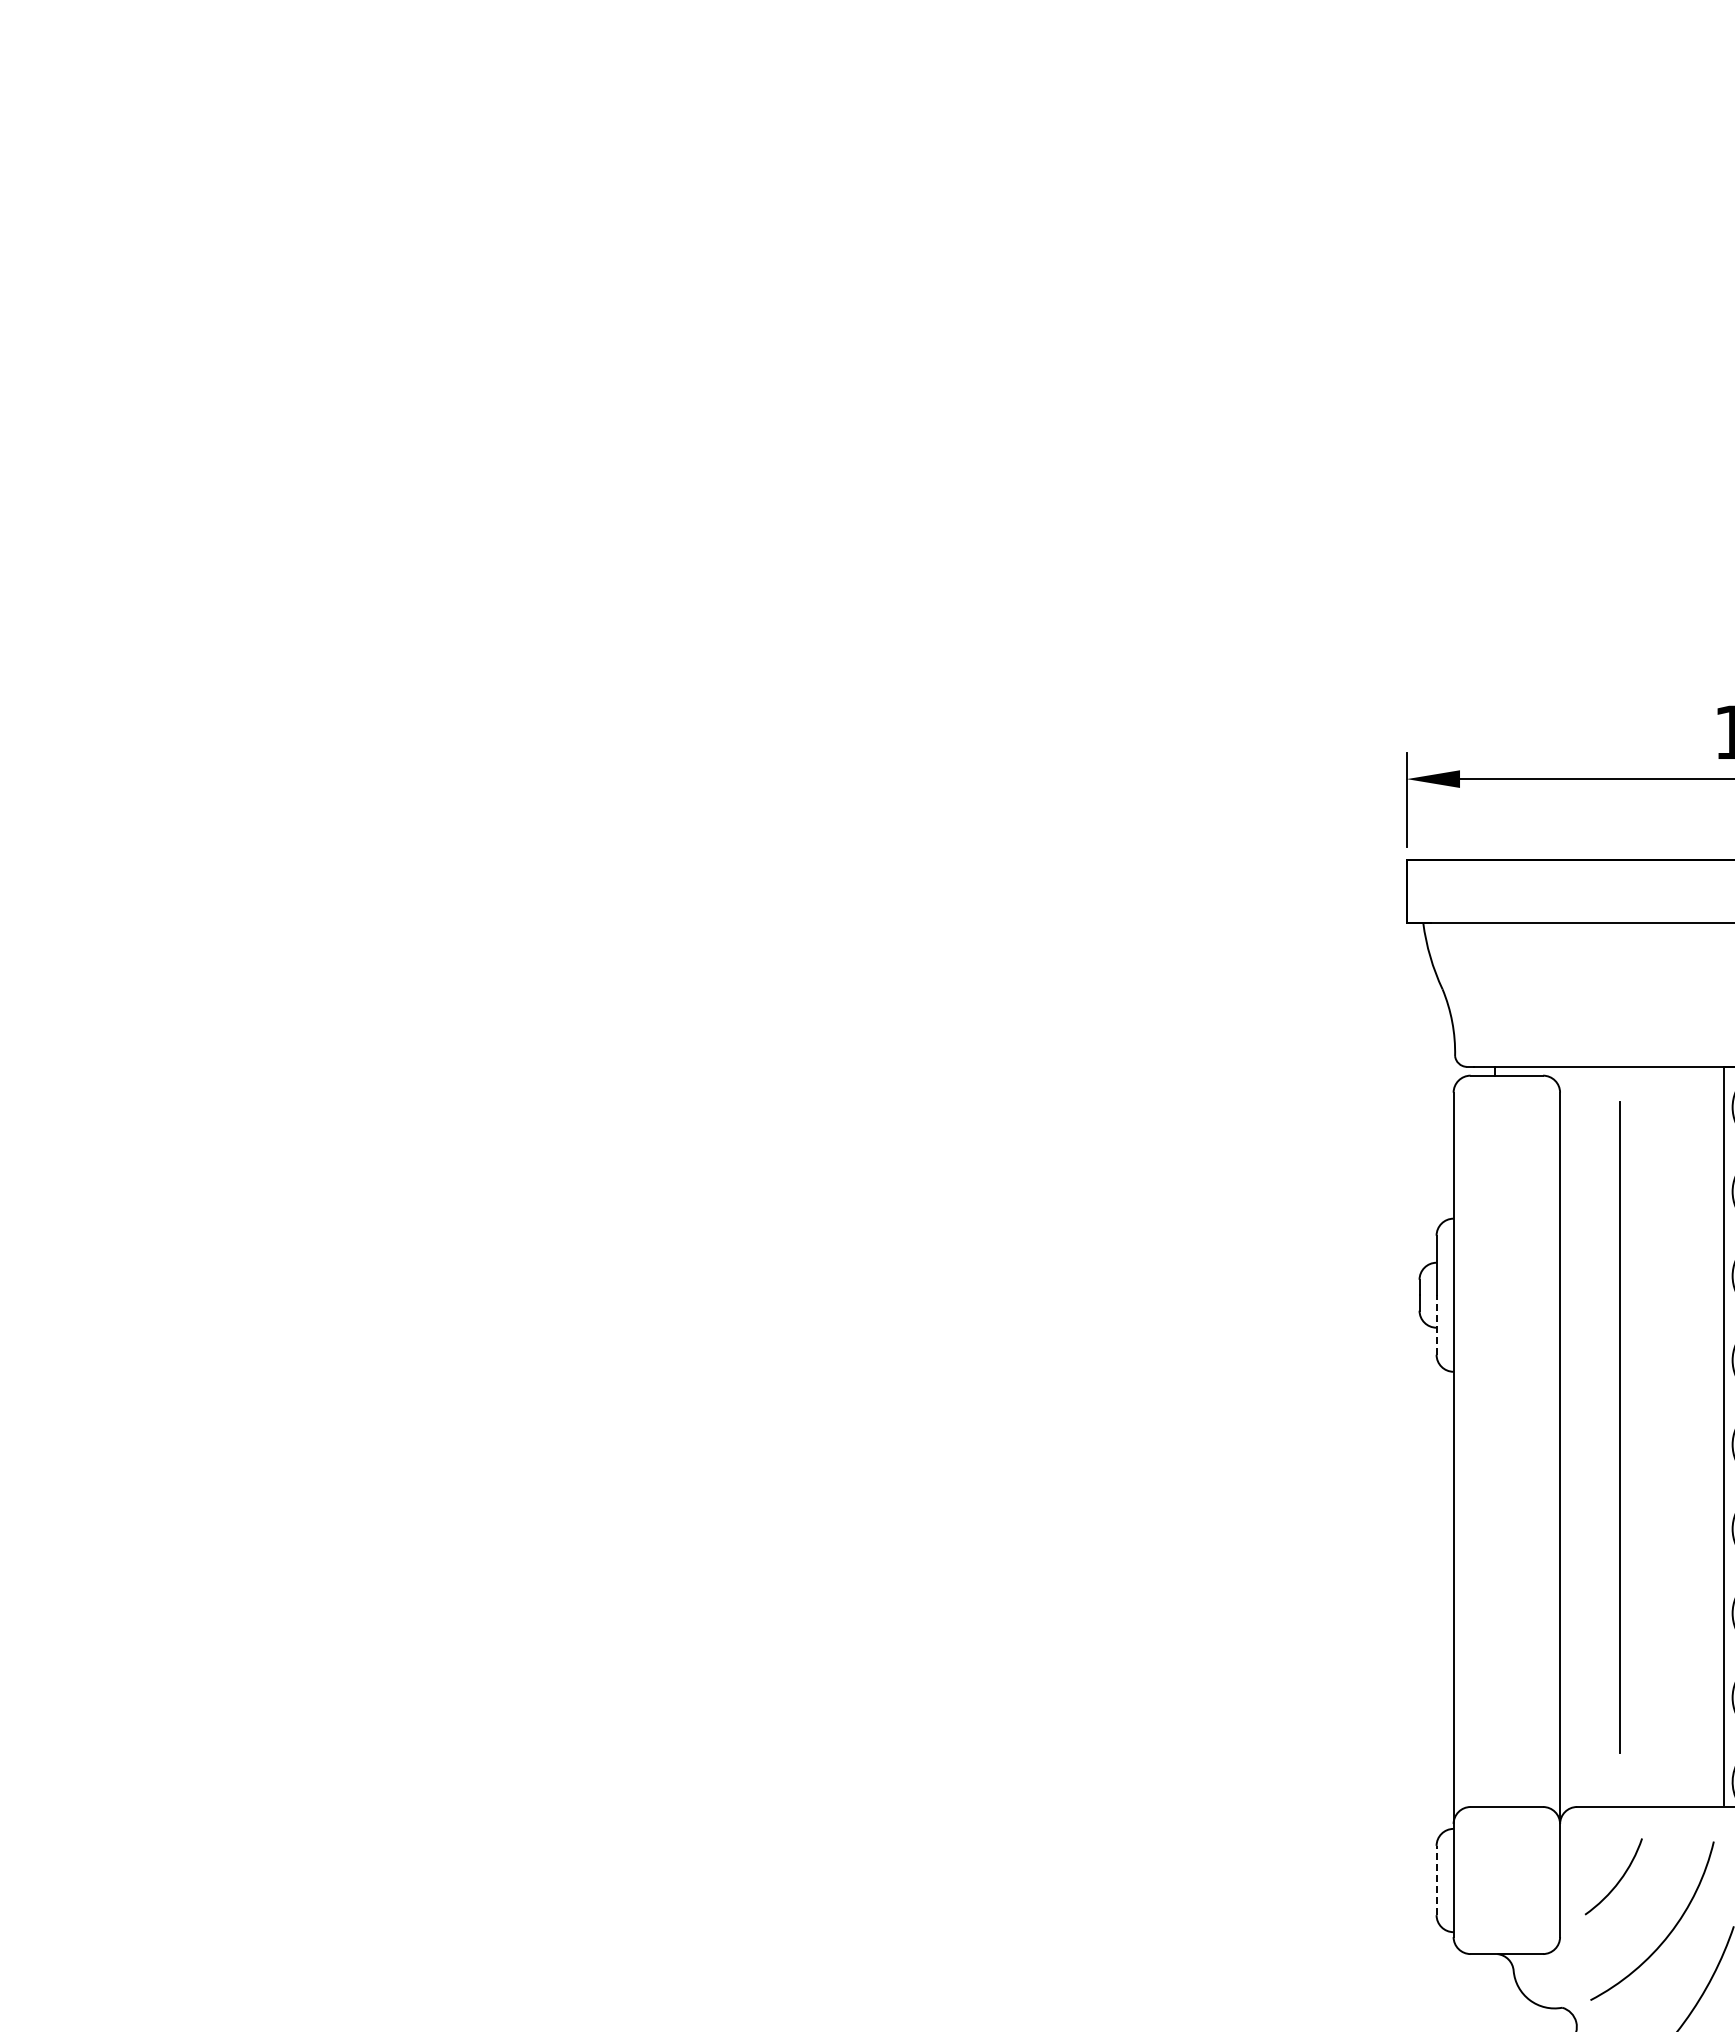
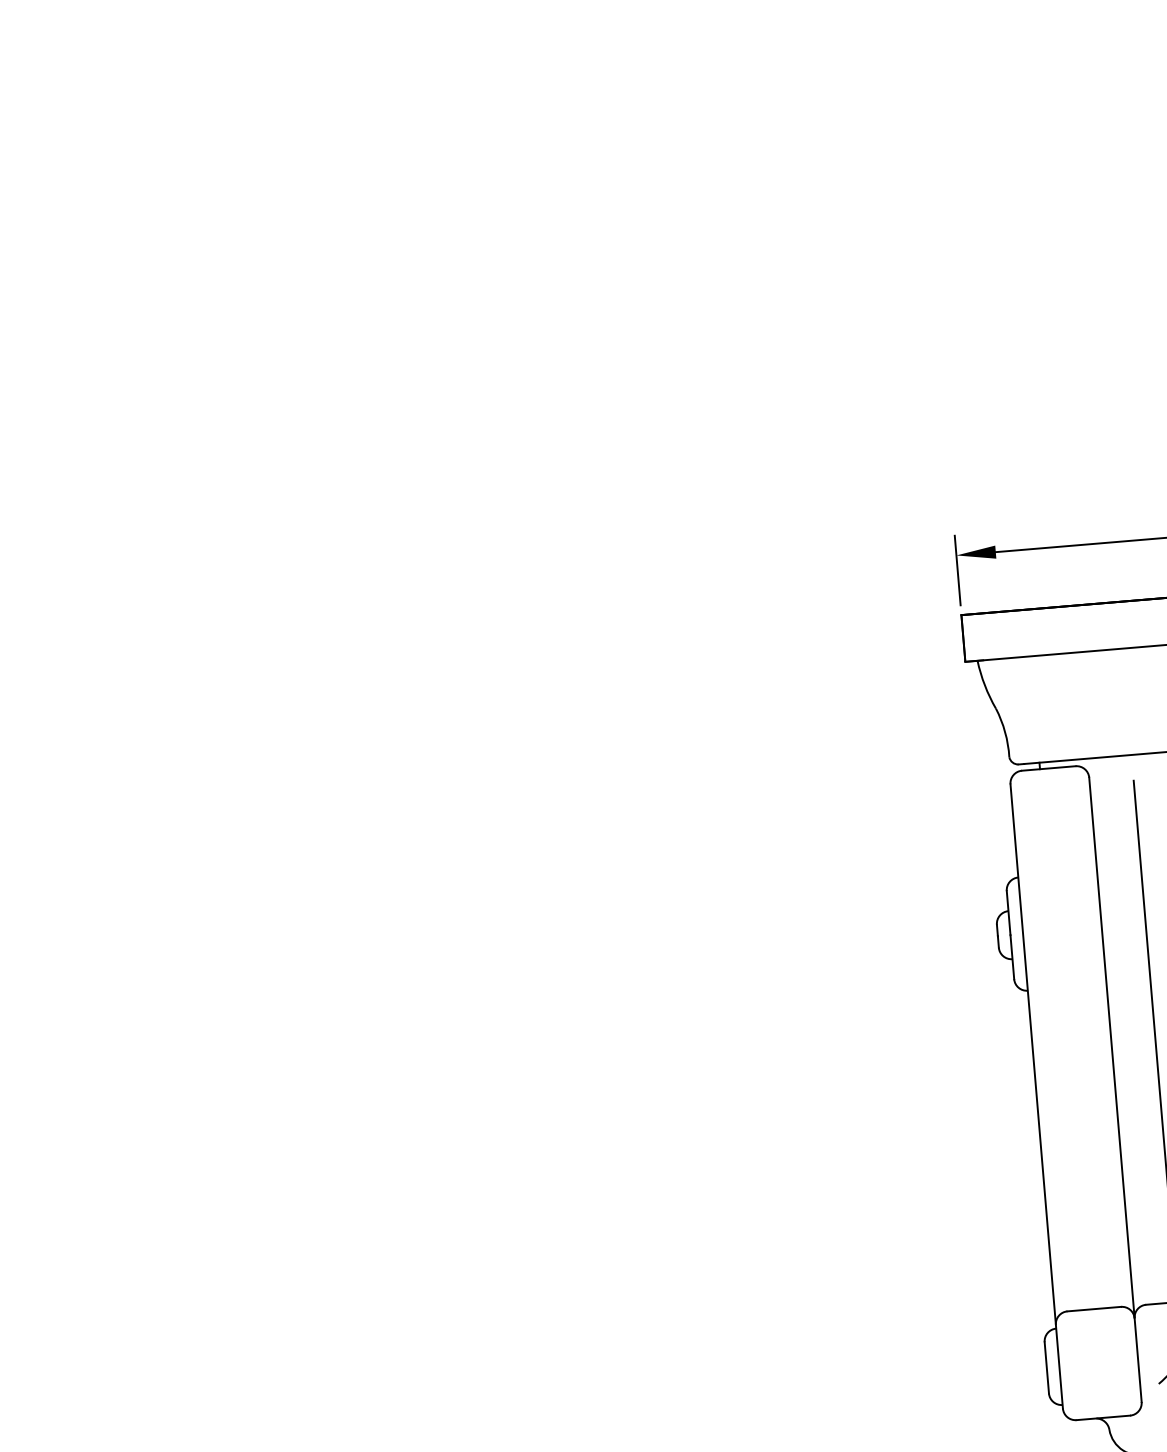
line: (1436, 1325) -> (1012, 957), dashed -> solid
line: (1436, 1880) -> (1046, 1367), dashed -> solid

